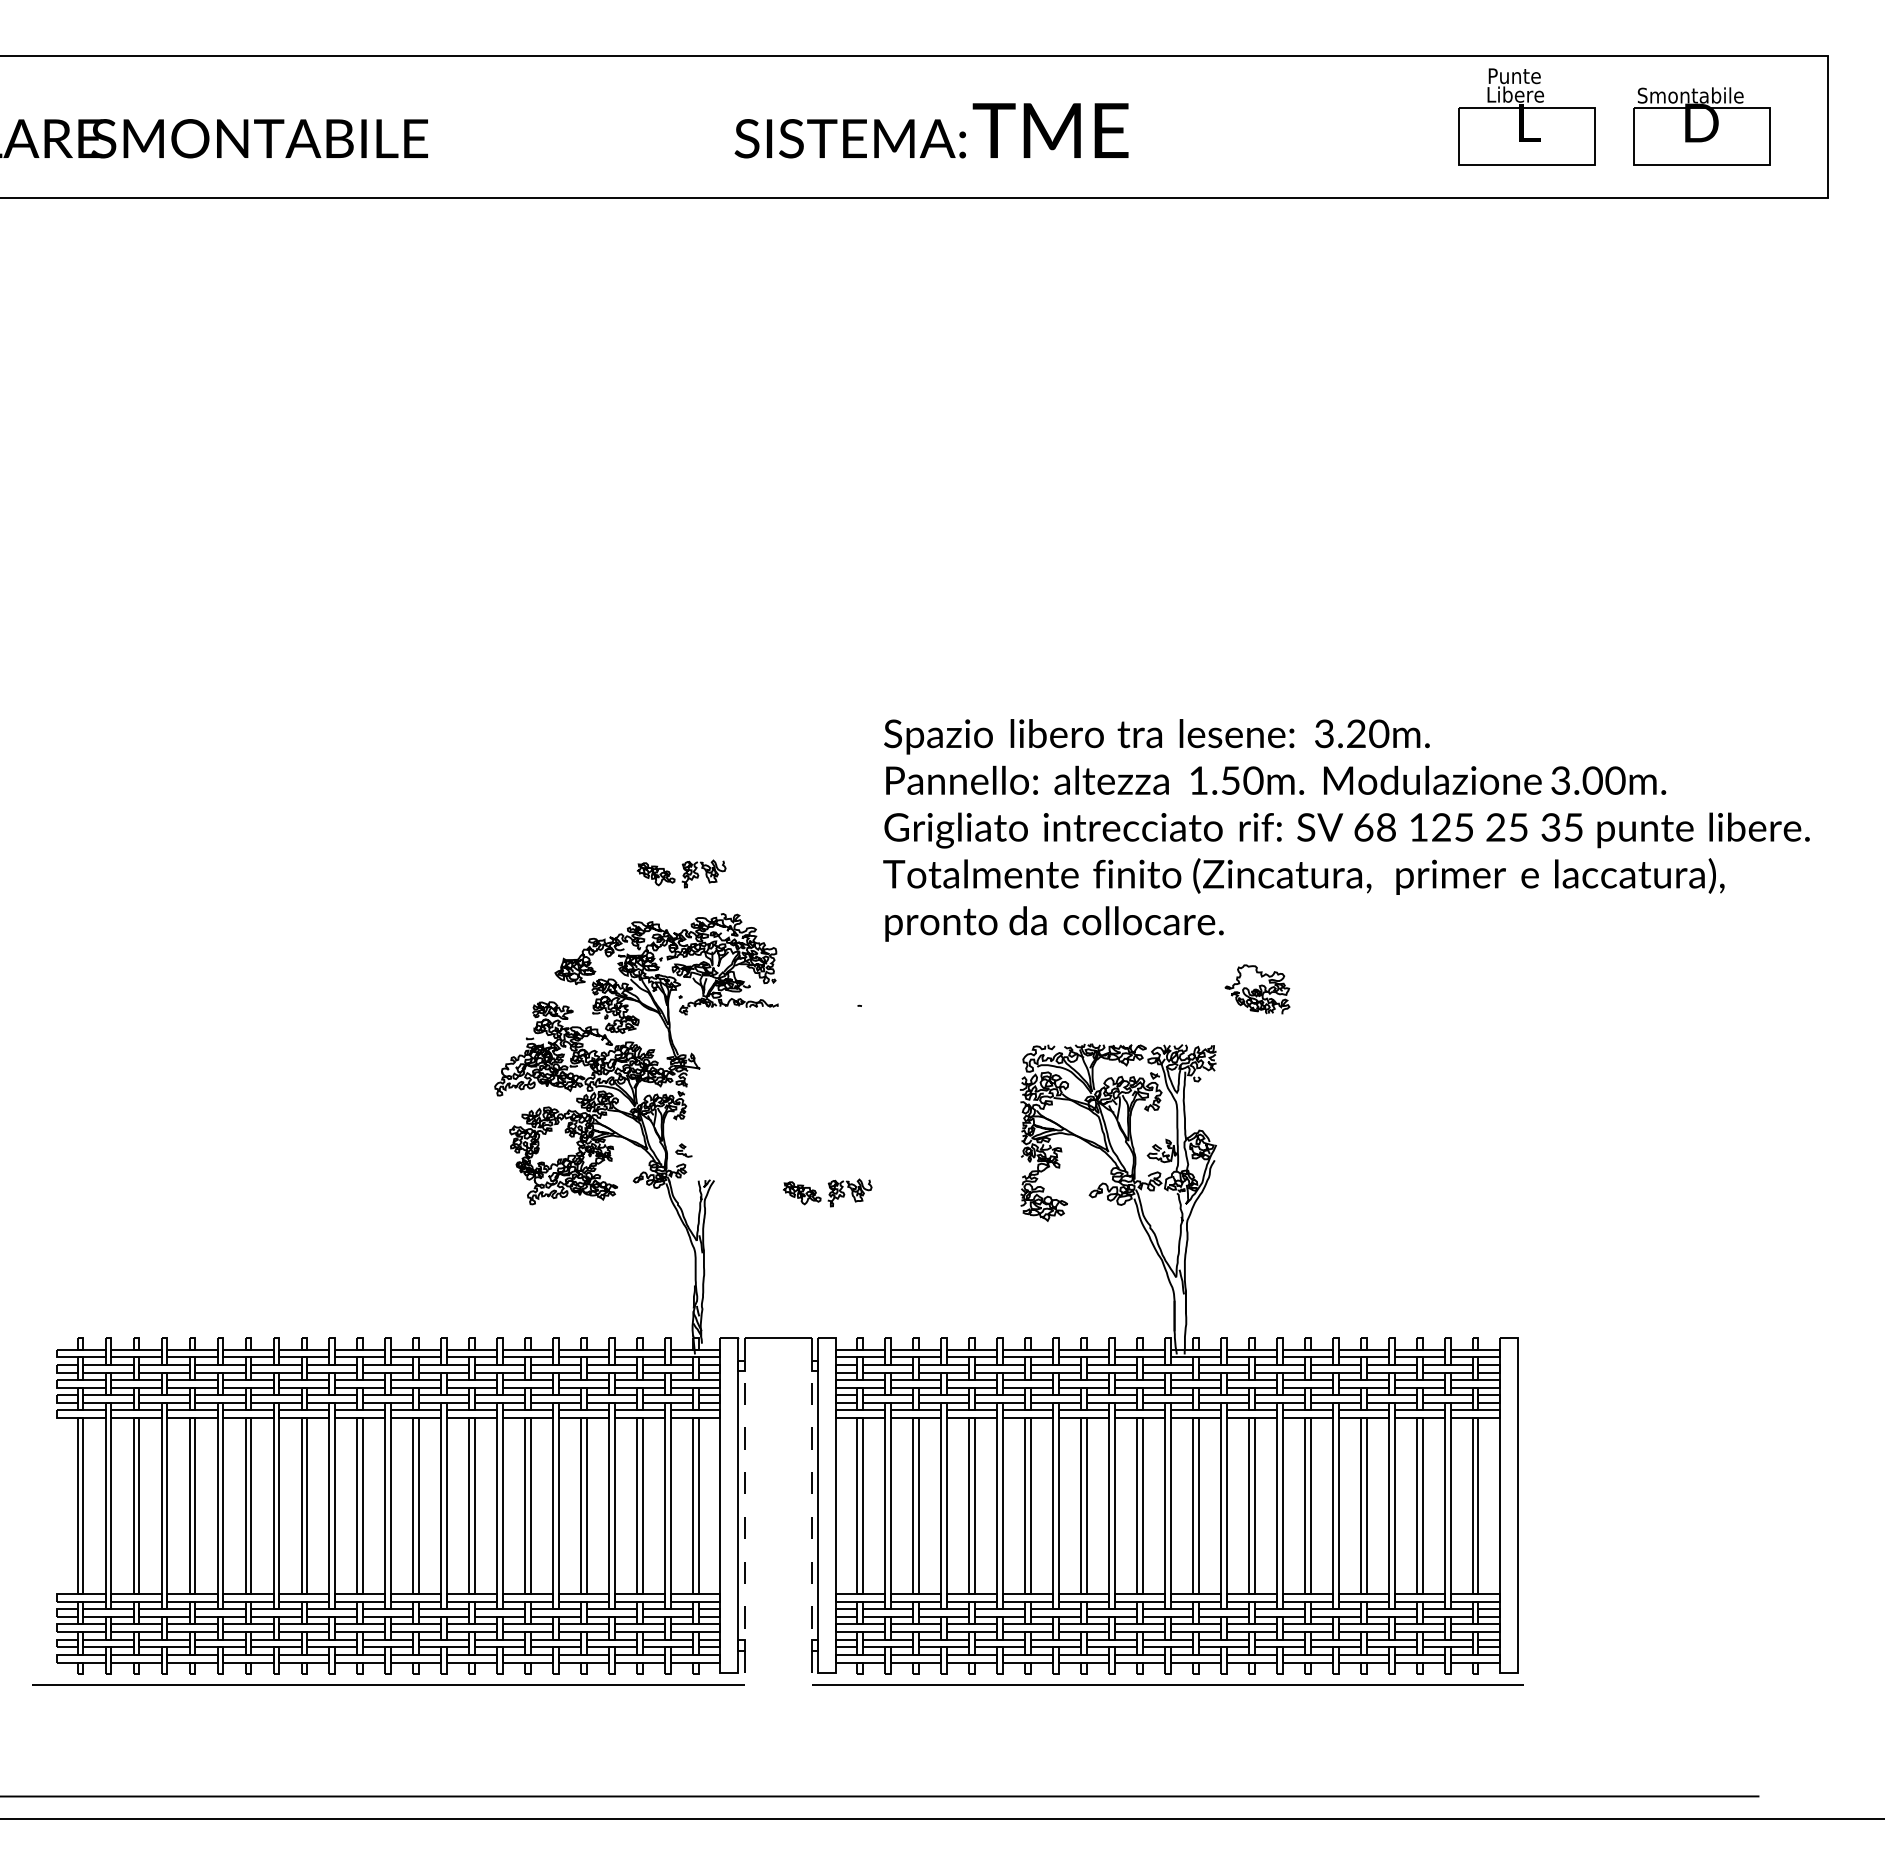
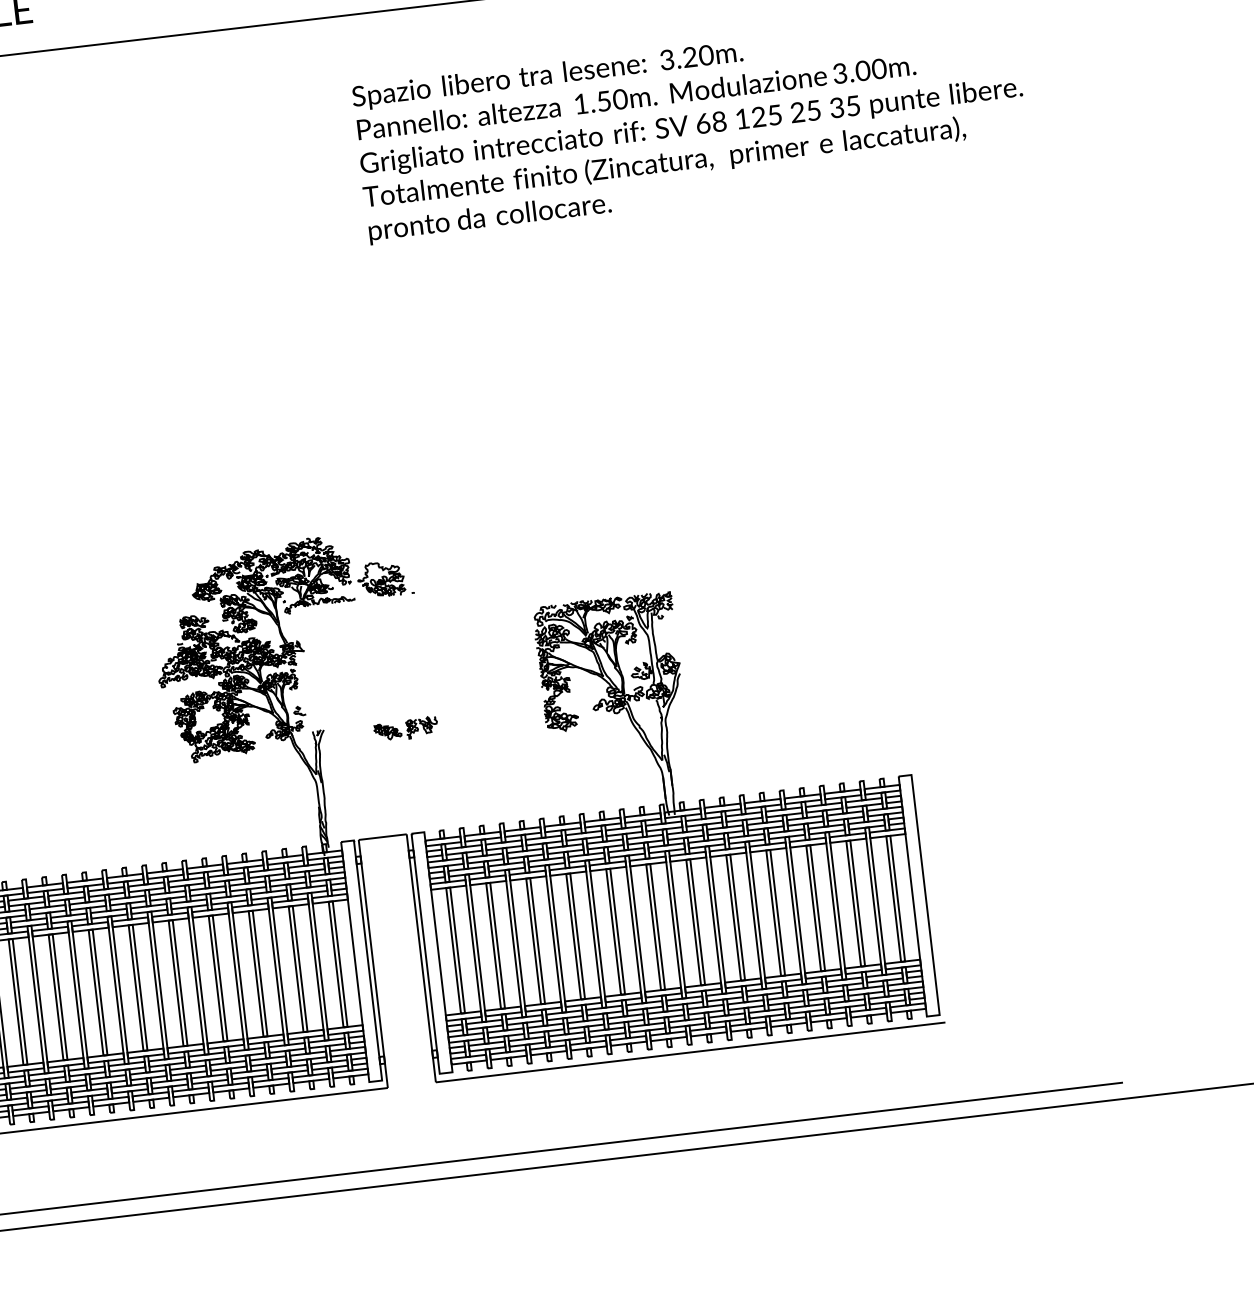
text: (1346, 830) -> (691, 127), moved
part: (681, 873) -> (274, 513), removed
part: (1257, 989) -> (381, 579), moved
line: (744, 1511) -> (373, 964), dashed -> solid
line: (811, 1511) -> (421, 958), dashed -> solid

